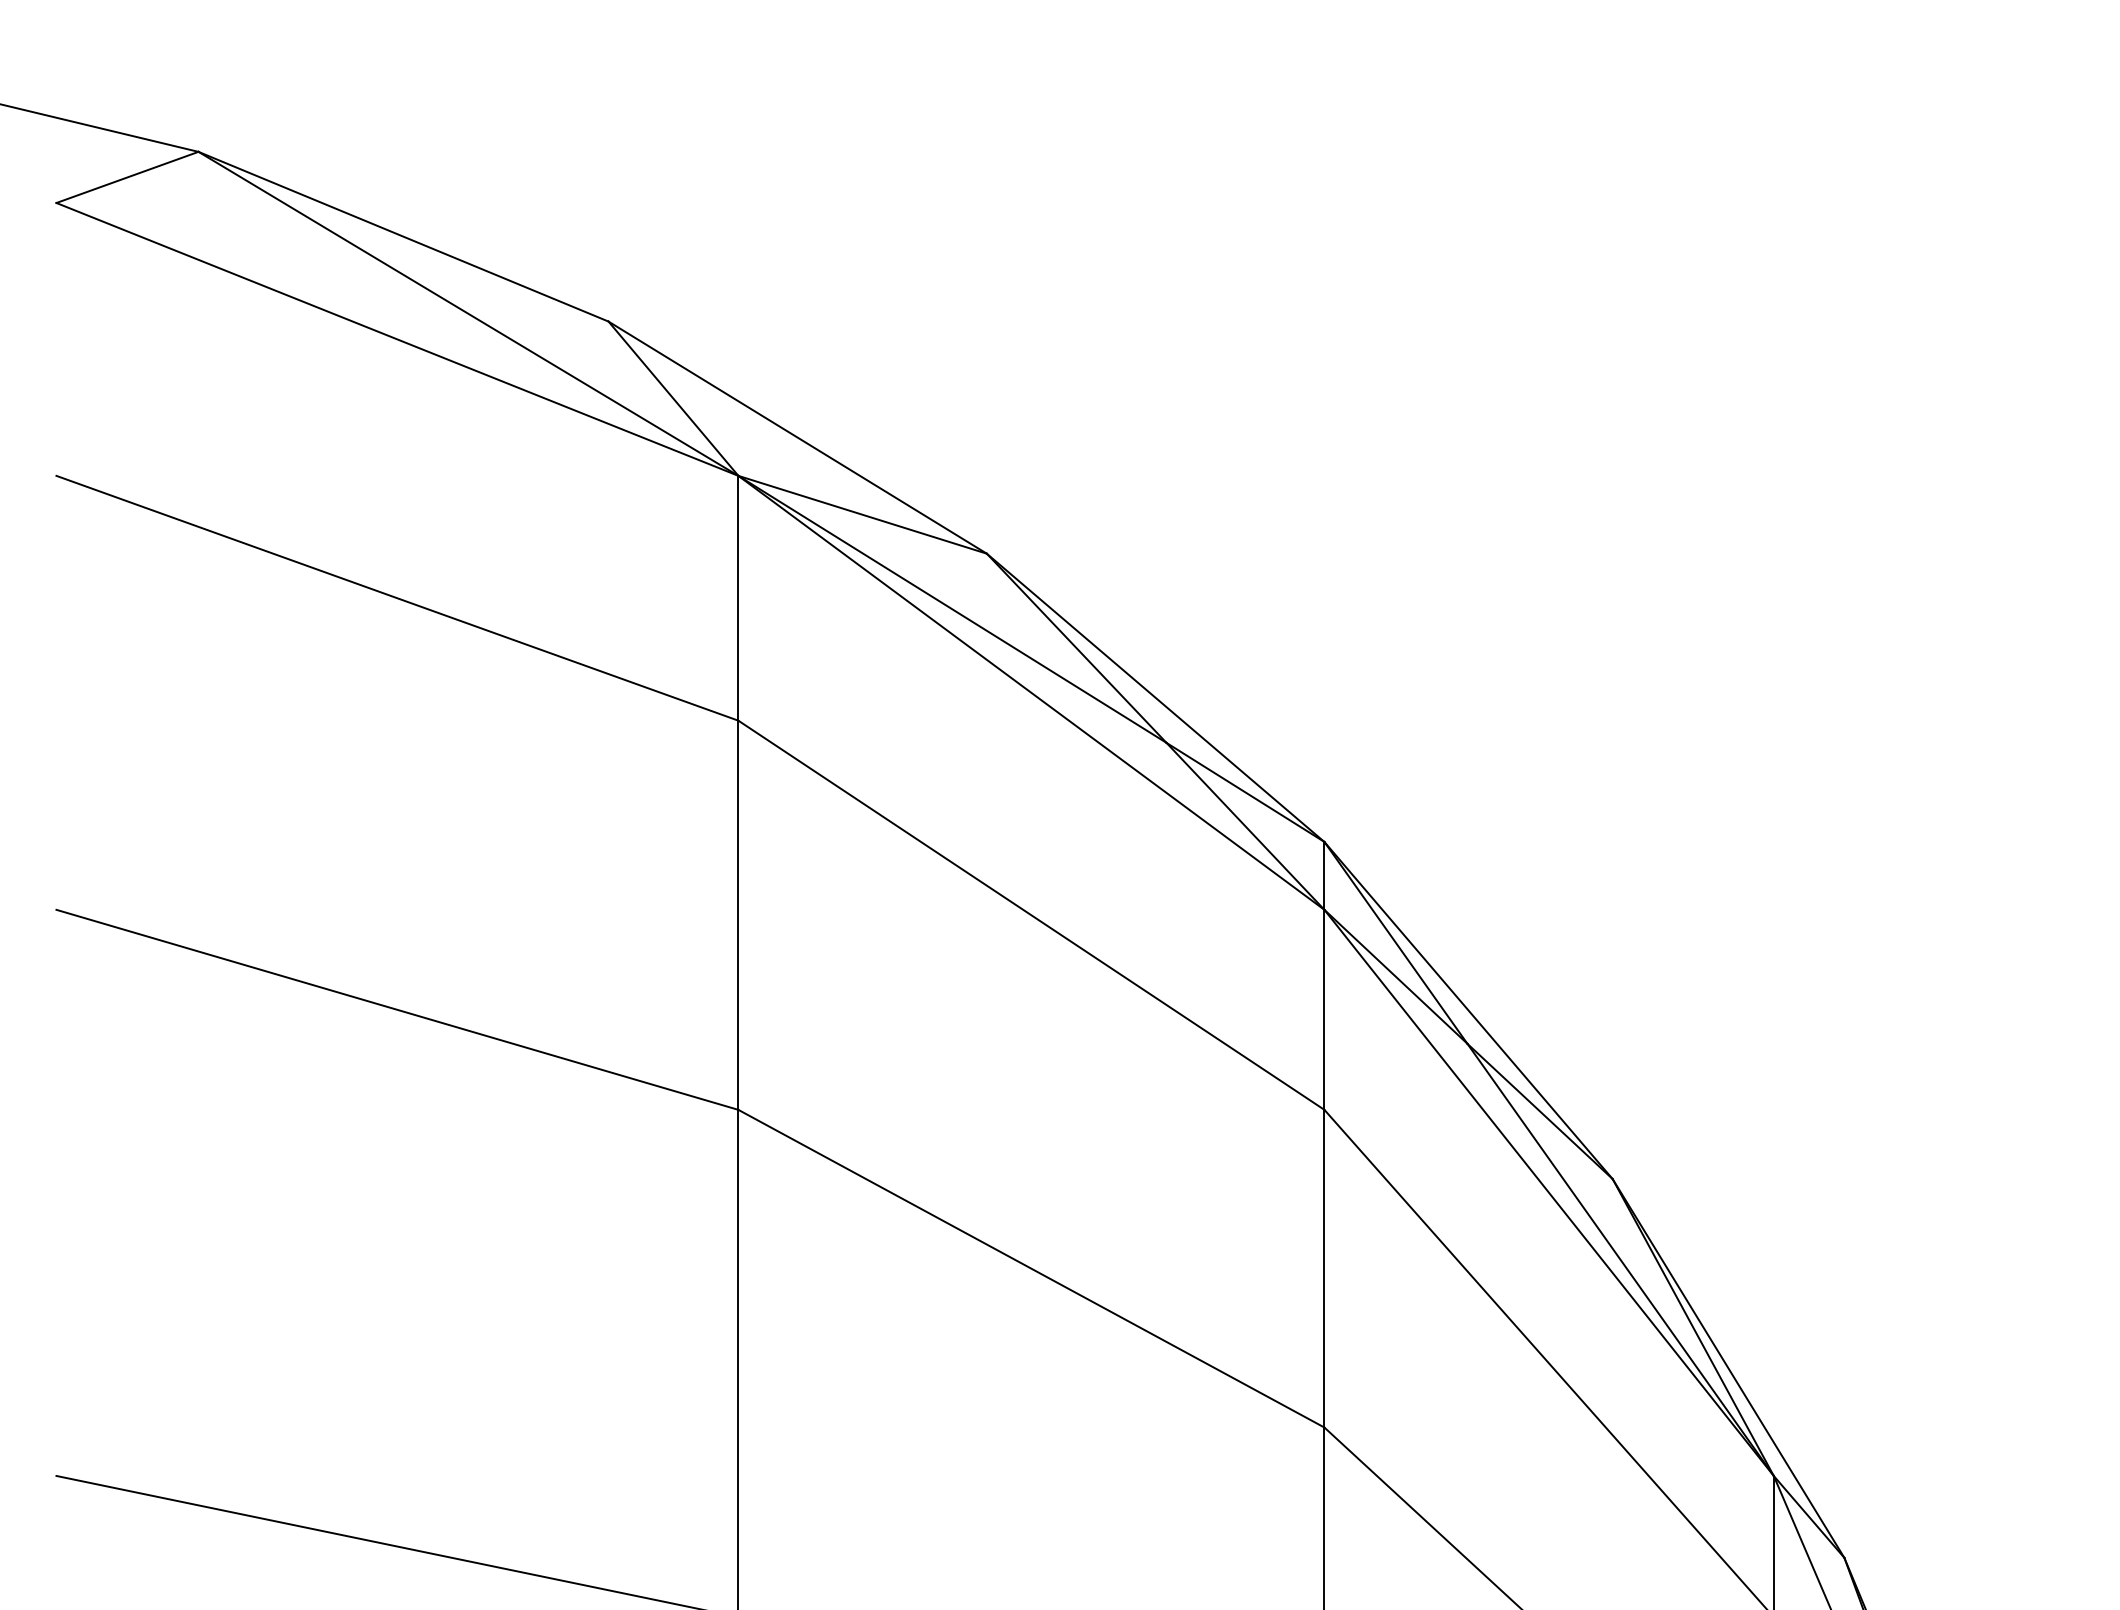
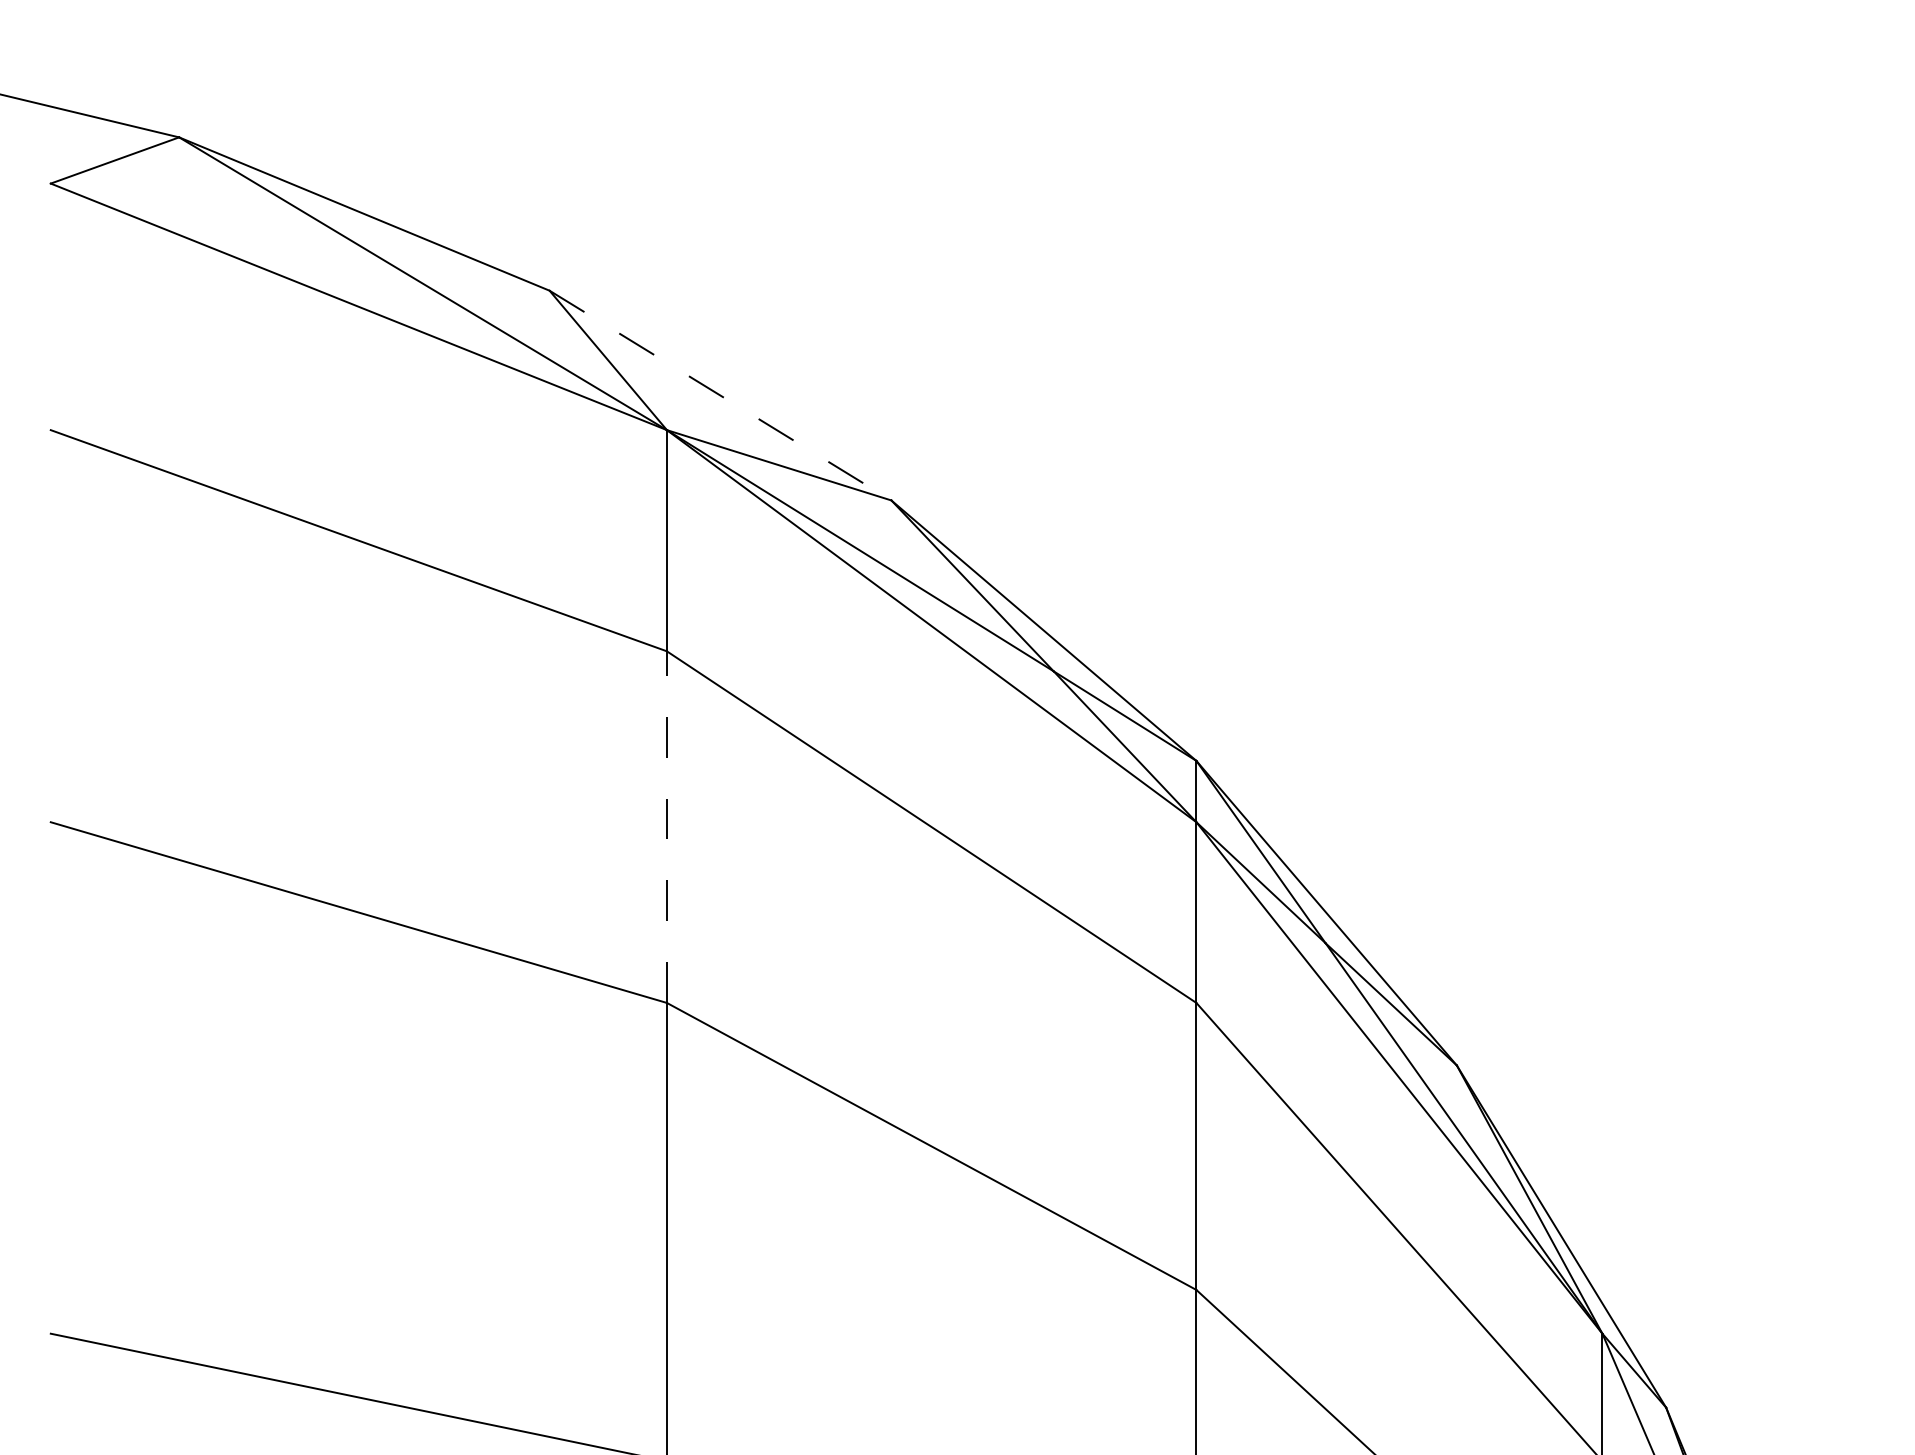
line: (797, 437) -> (720, 395), solid -> dashed
line: (737, 915) -> (666, 827), solid -> dashed

